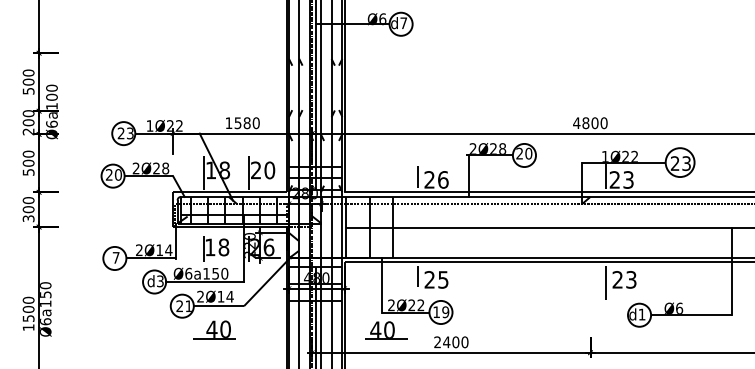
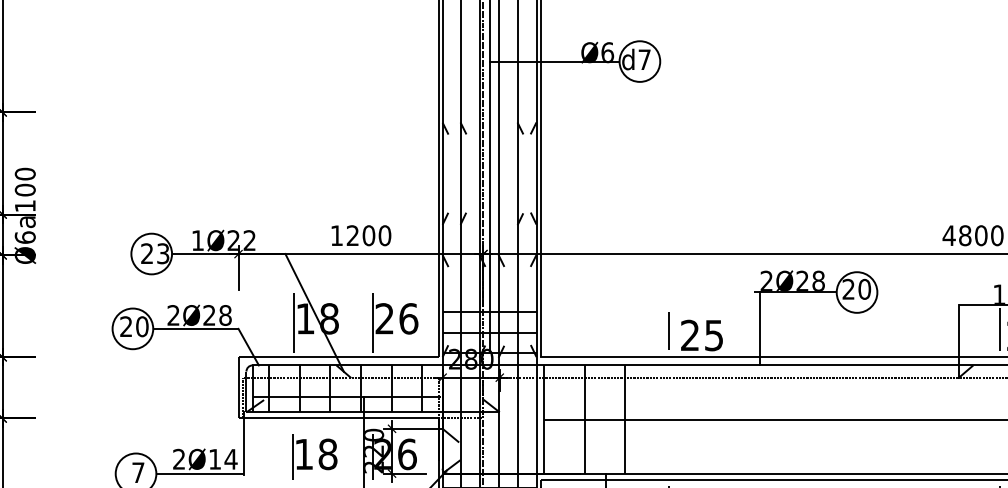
text: (242, 123) -> (360, 236), 1580 -> 1200
text: (269, 170) -> (408, 318), 20 -> 26
text: (443, 179) -> (714, 334), 26 -> 25

